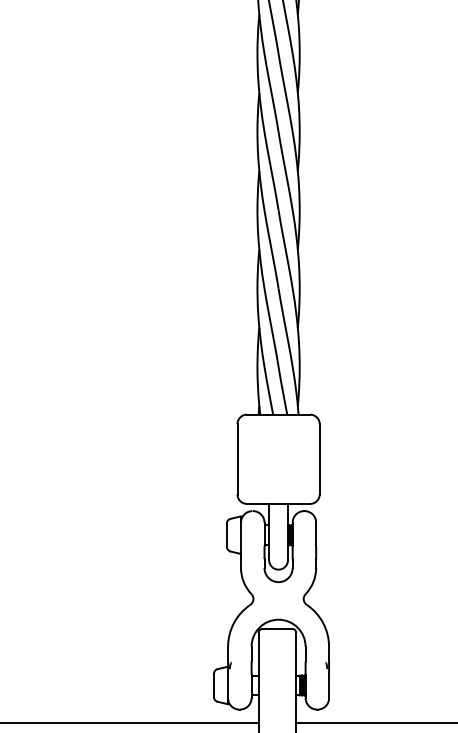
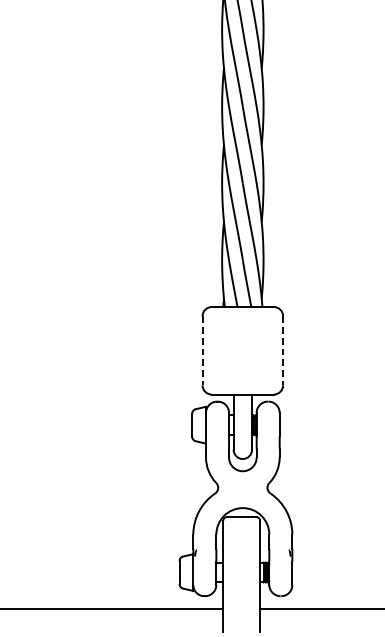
line: (237, 459) -> (202, 351), solid -> dashed
line: (319, 459) -> (282, 351), solid -> dashed

